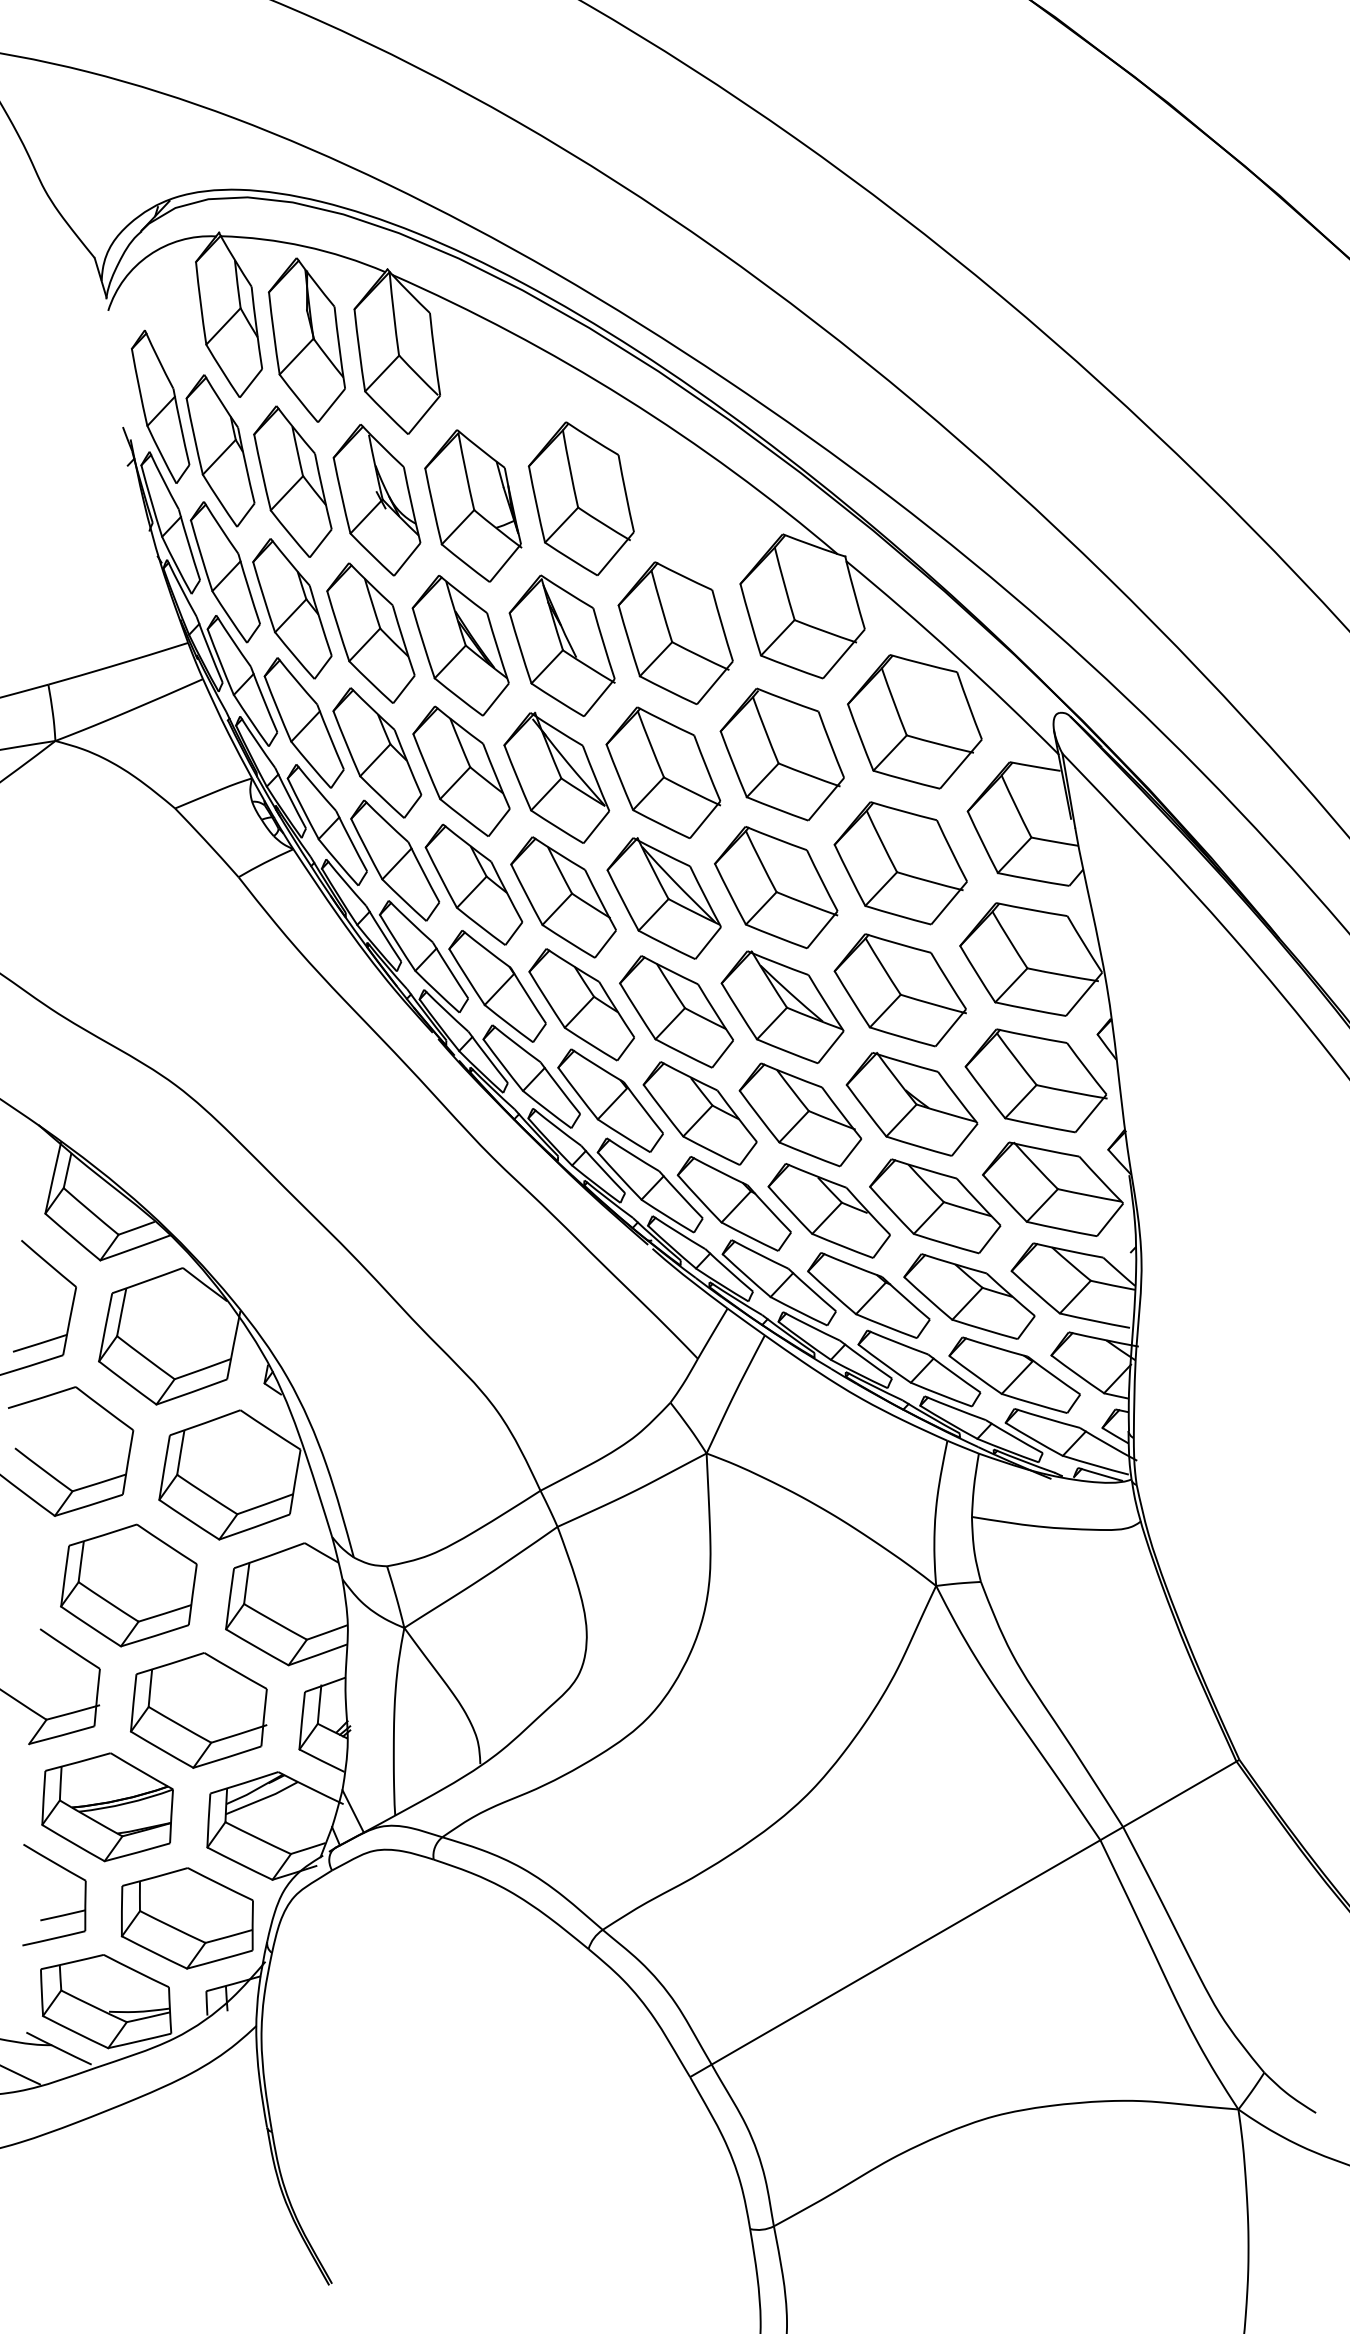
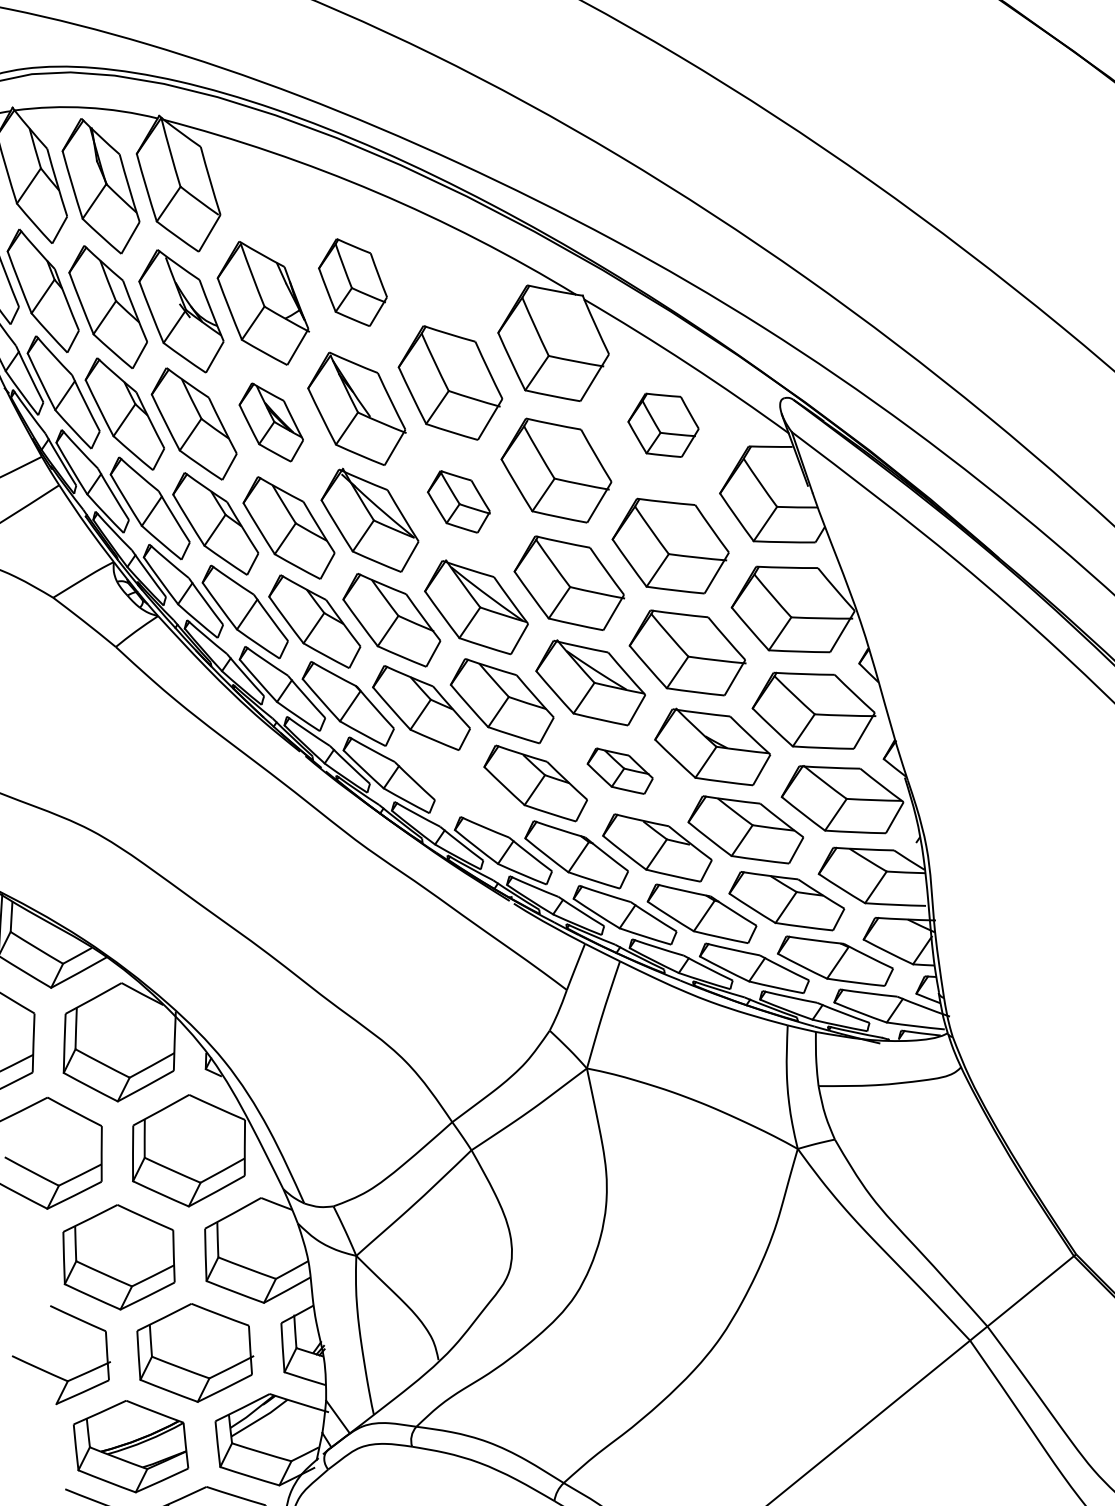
part: (580, 498) -> (352, 282), size x0.7
part: (460, 645) -> (271, 422), size x0.7
part: (914, 721) -> (663, 425), size x0.6
part: (663, 772) -> (458, 501), size x0.6
part: (610, 1100) -> (458, 784), removed
part: (800, 1114) -> (620, 770), size x0.6

